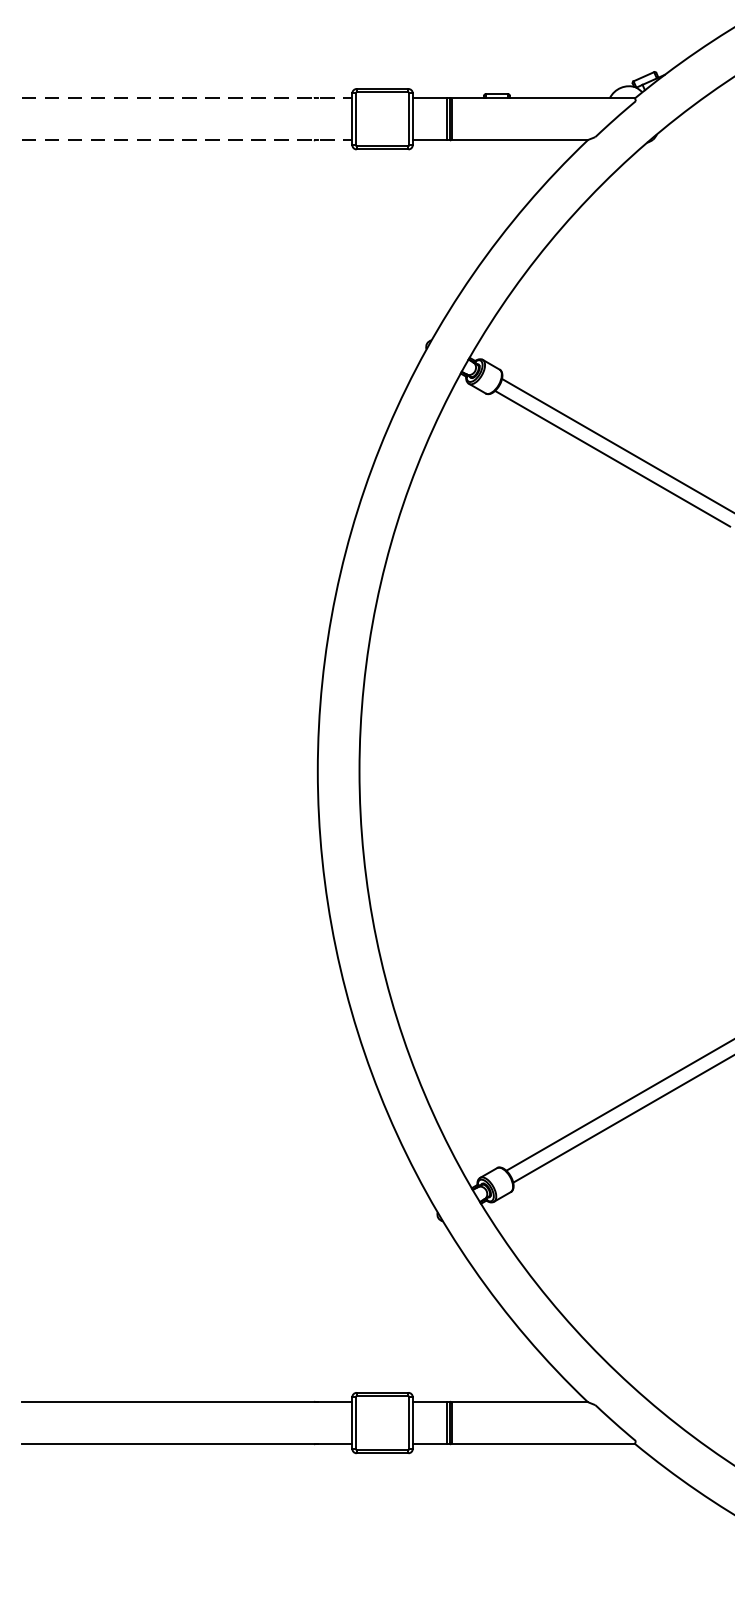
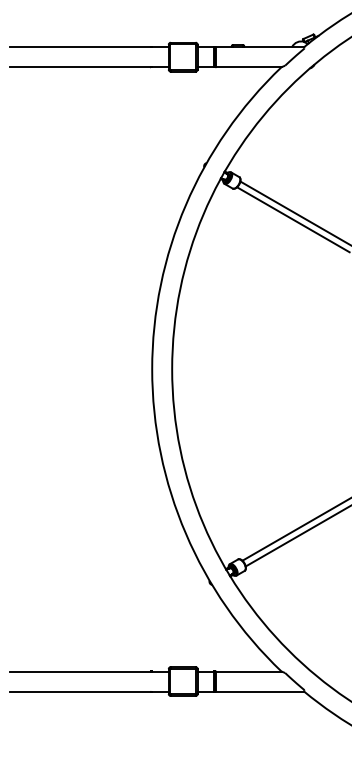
line: (188, 98) -> (90, 47), dashed -> solid
line: (188, 140) -> (90, 67), dashed -> solid

